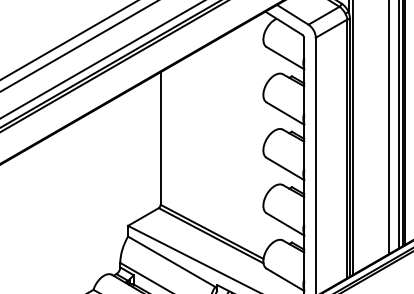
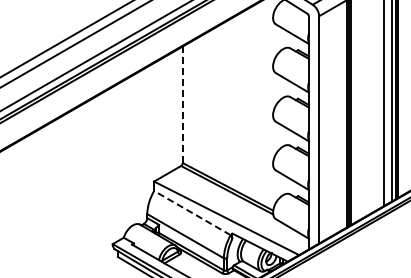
line: (160, 138) -> (182, 104), solid -> dashed
line: (171, 261) -> (192, 212), solid -> dashed

